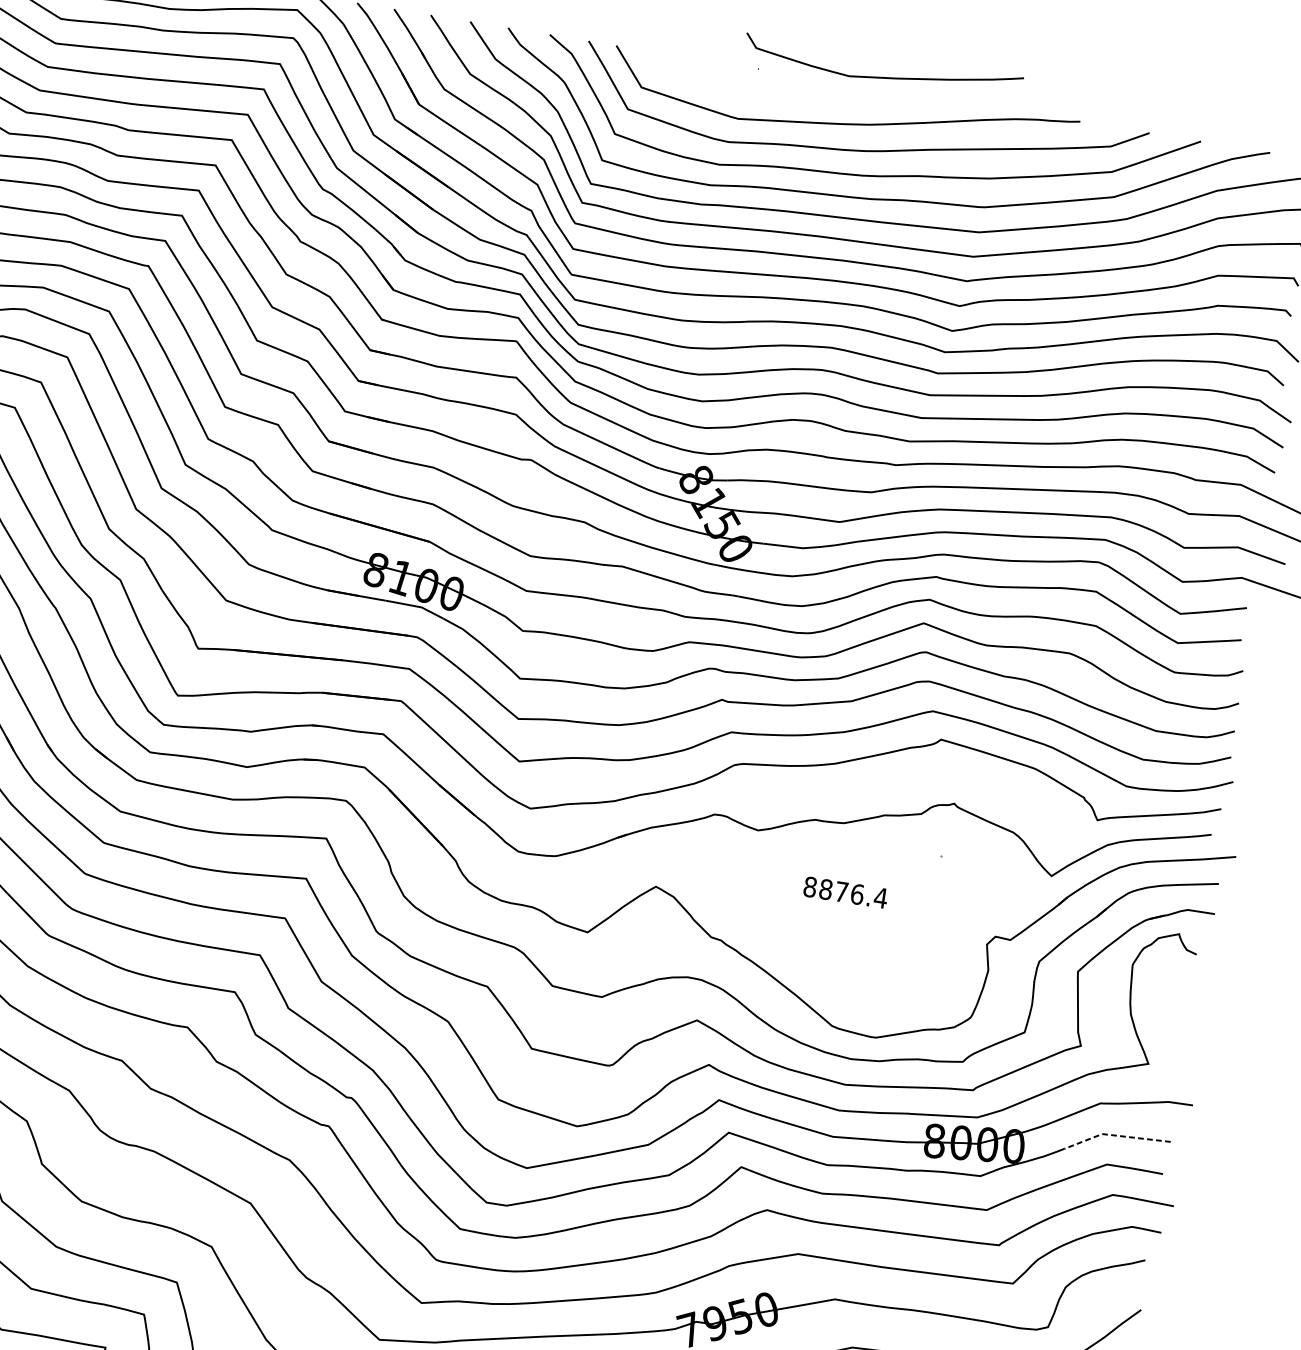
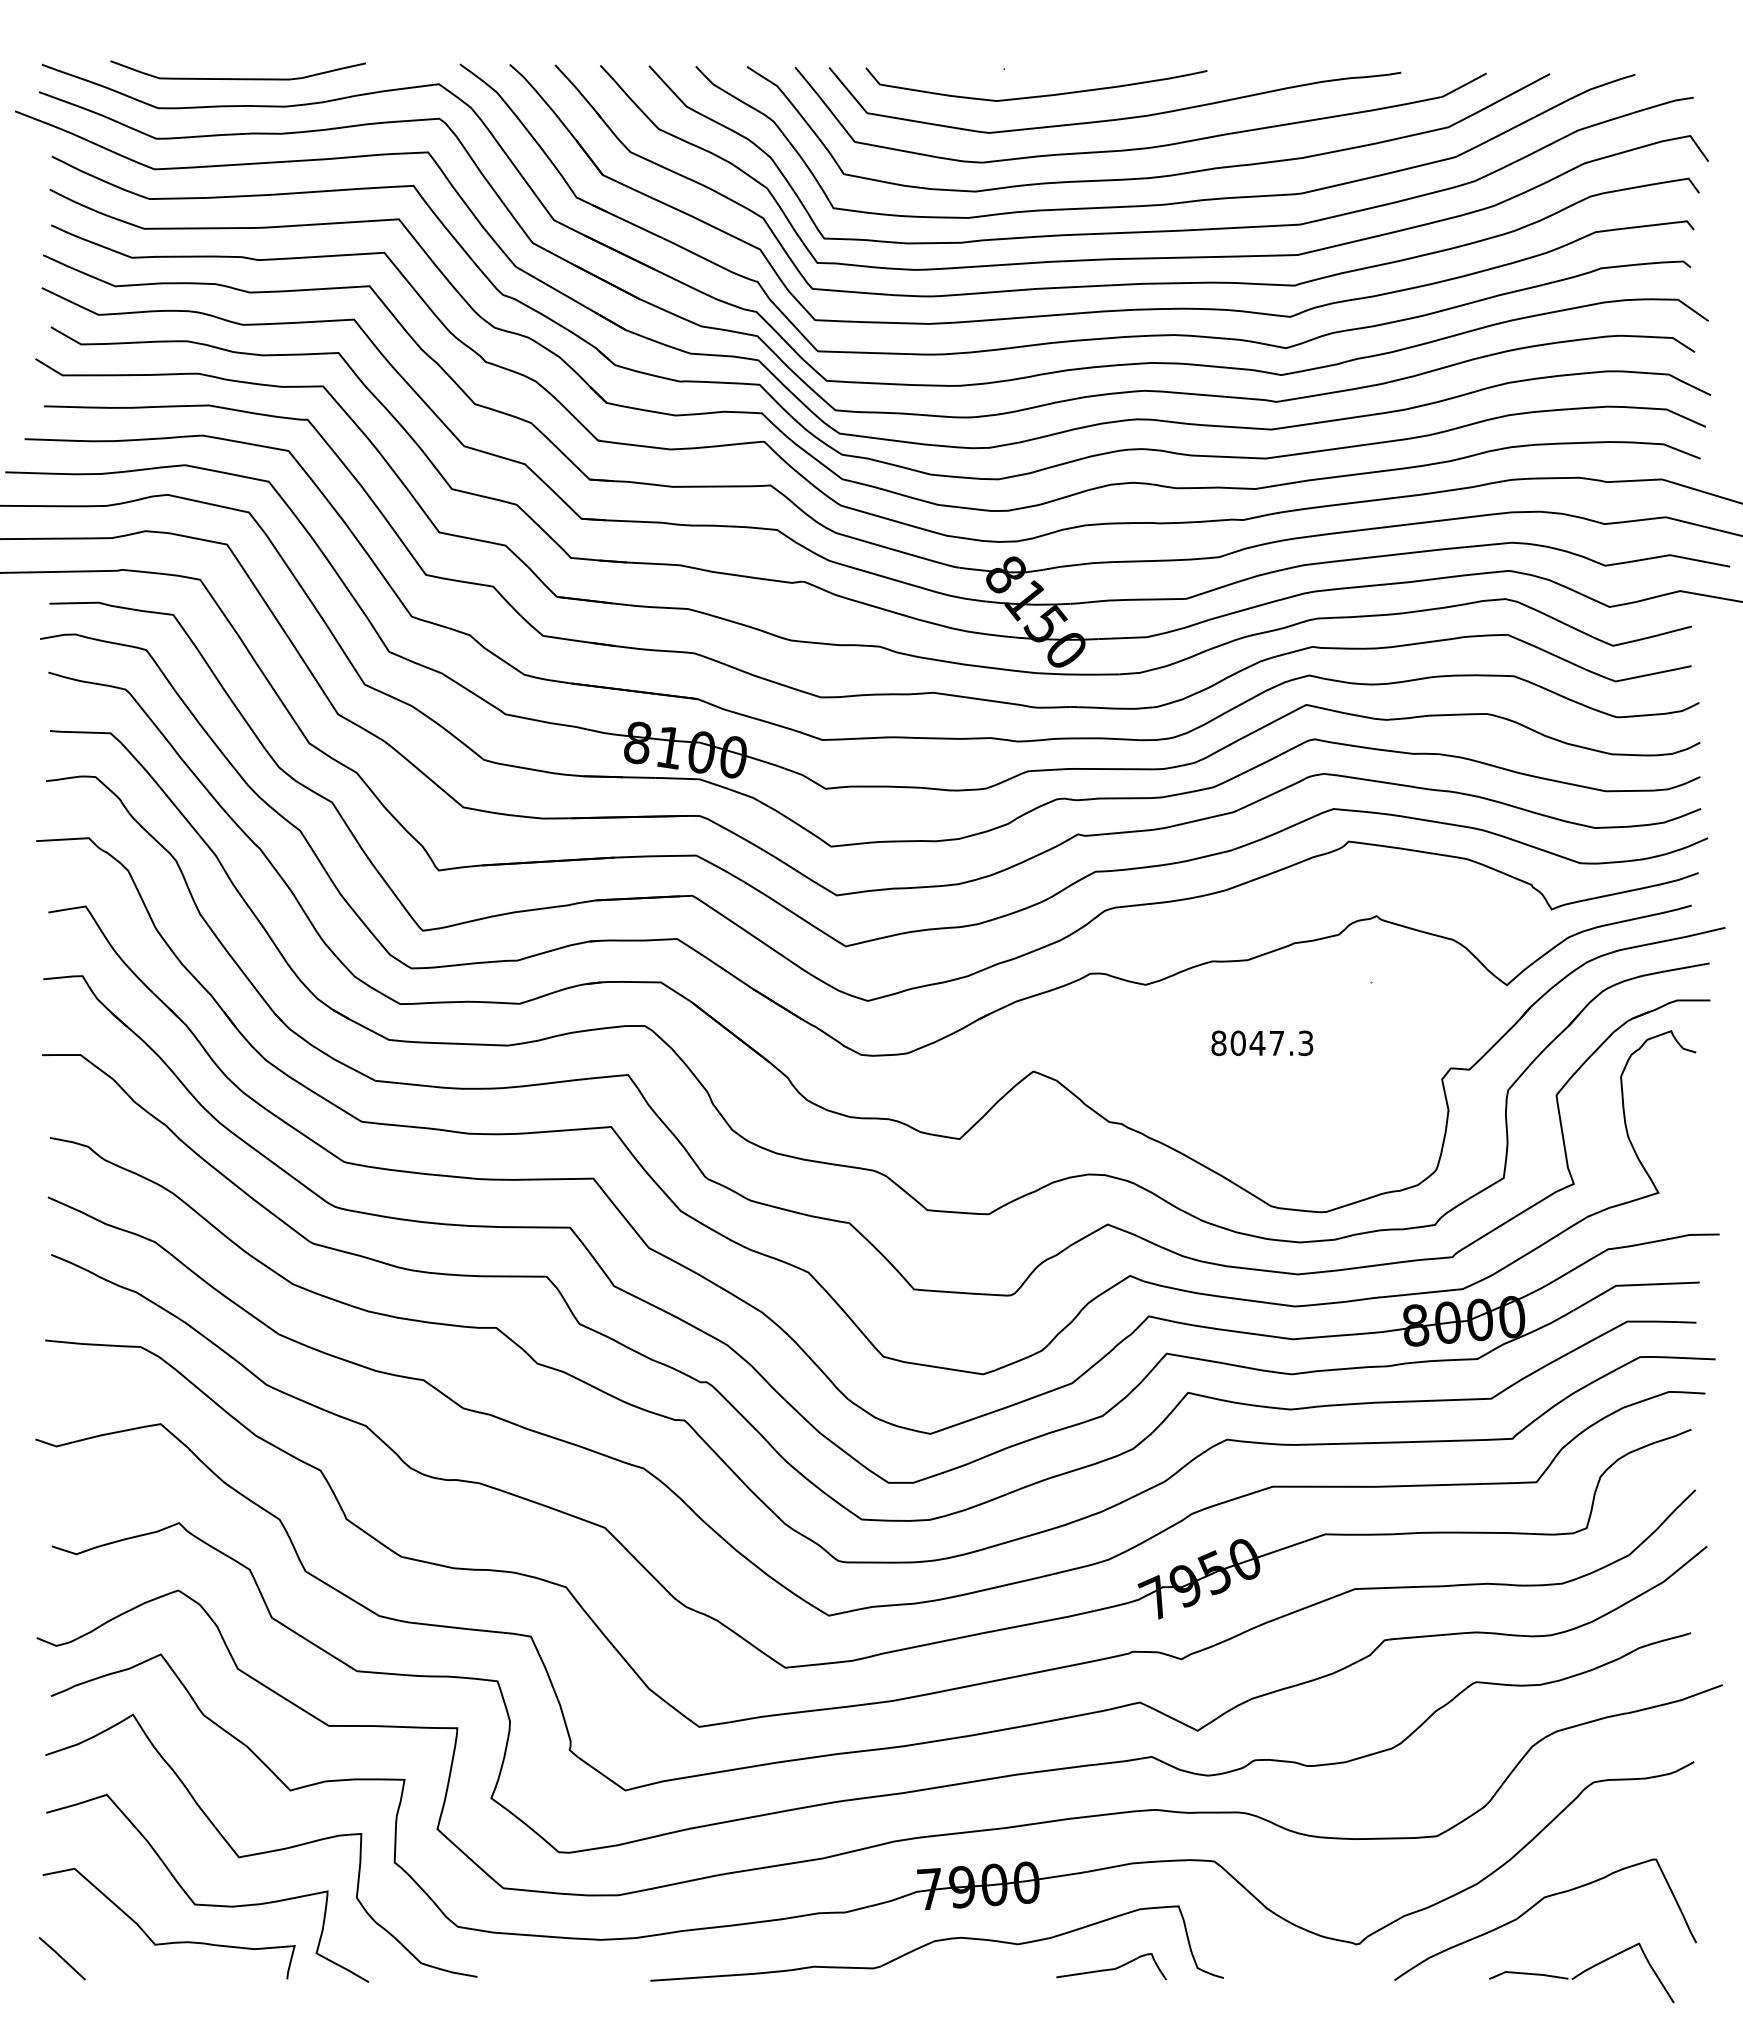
curve: (882, 76) -> (1037, 95), moved
text: (852, 893) -> (1271, 1043), 8876.4 -> 8047.3
line: (1115, 1135) -> (1632, 1285), dashed -> solid

